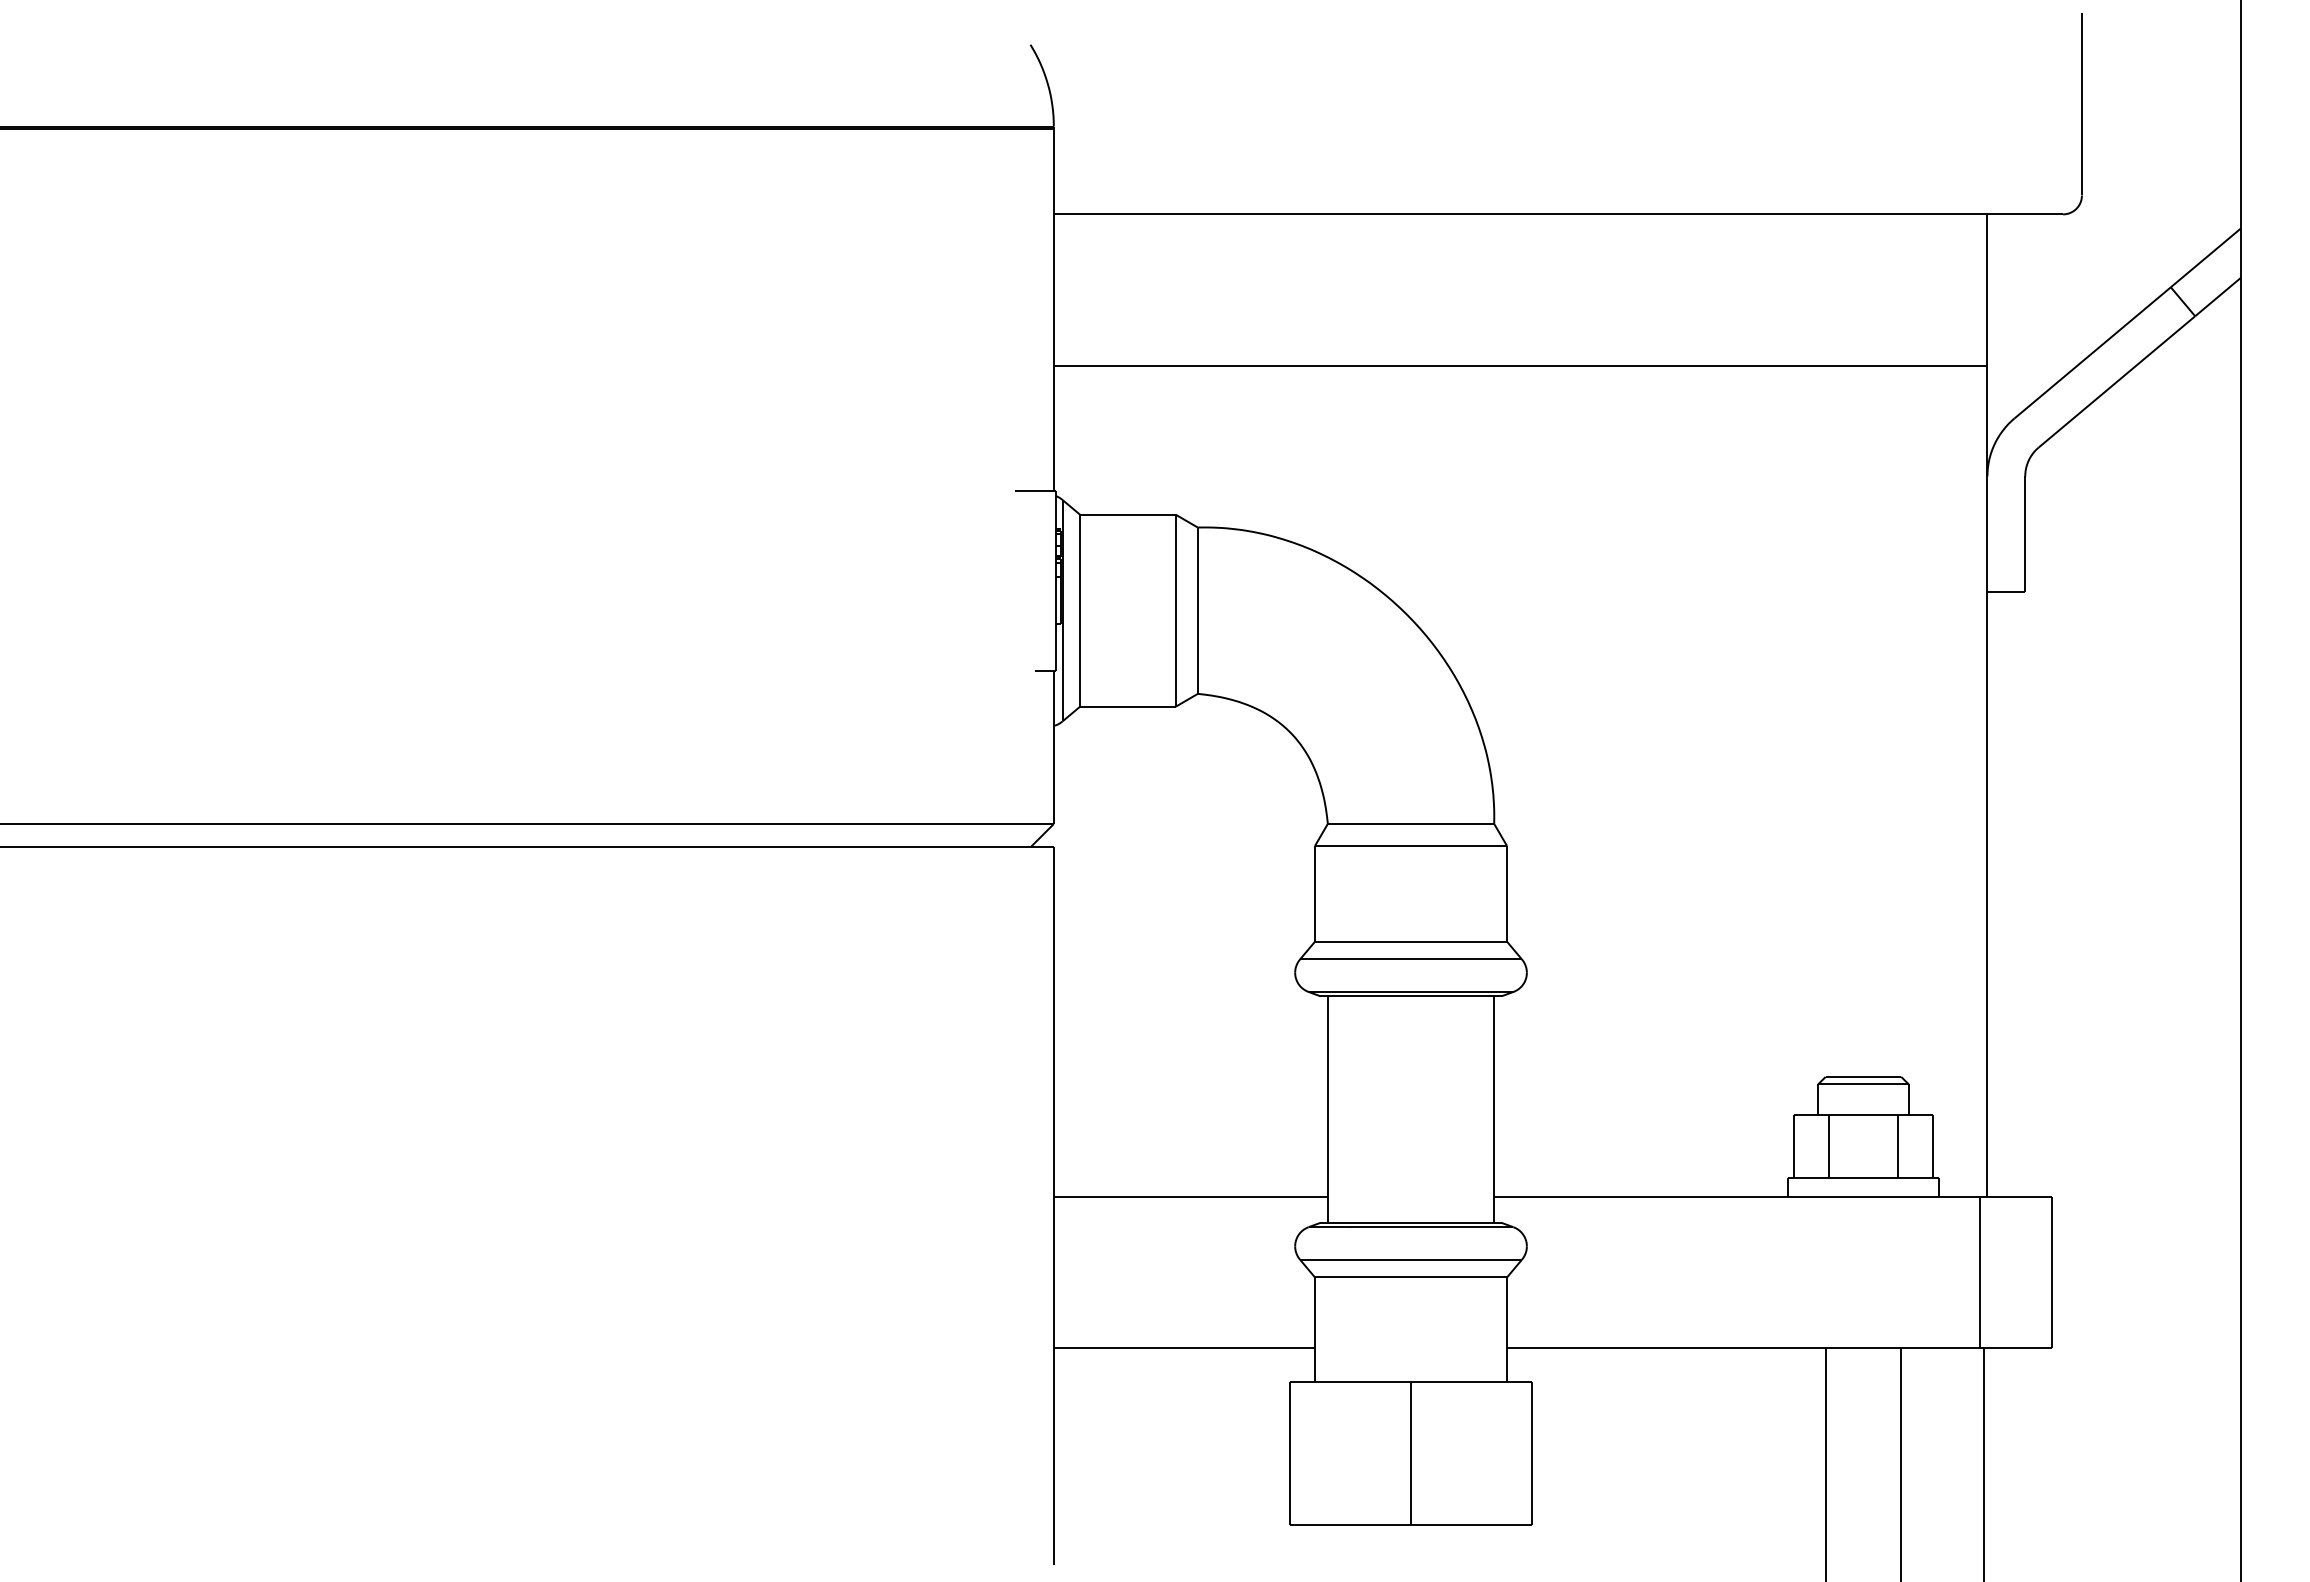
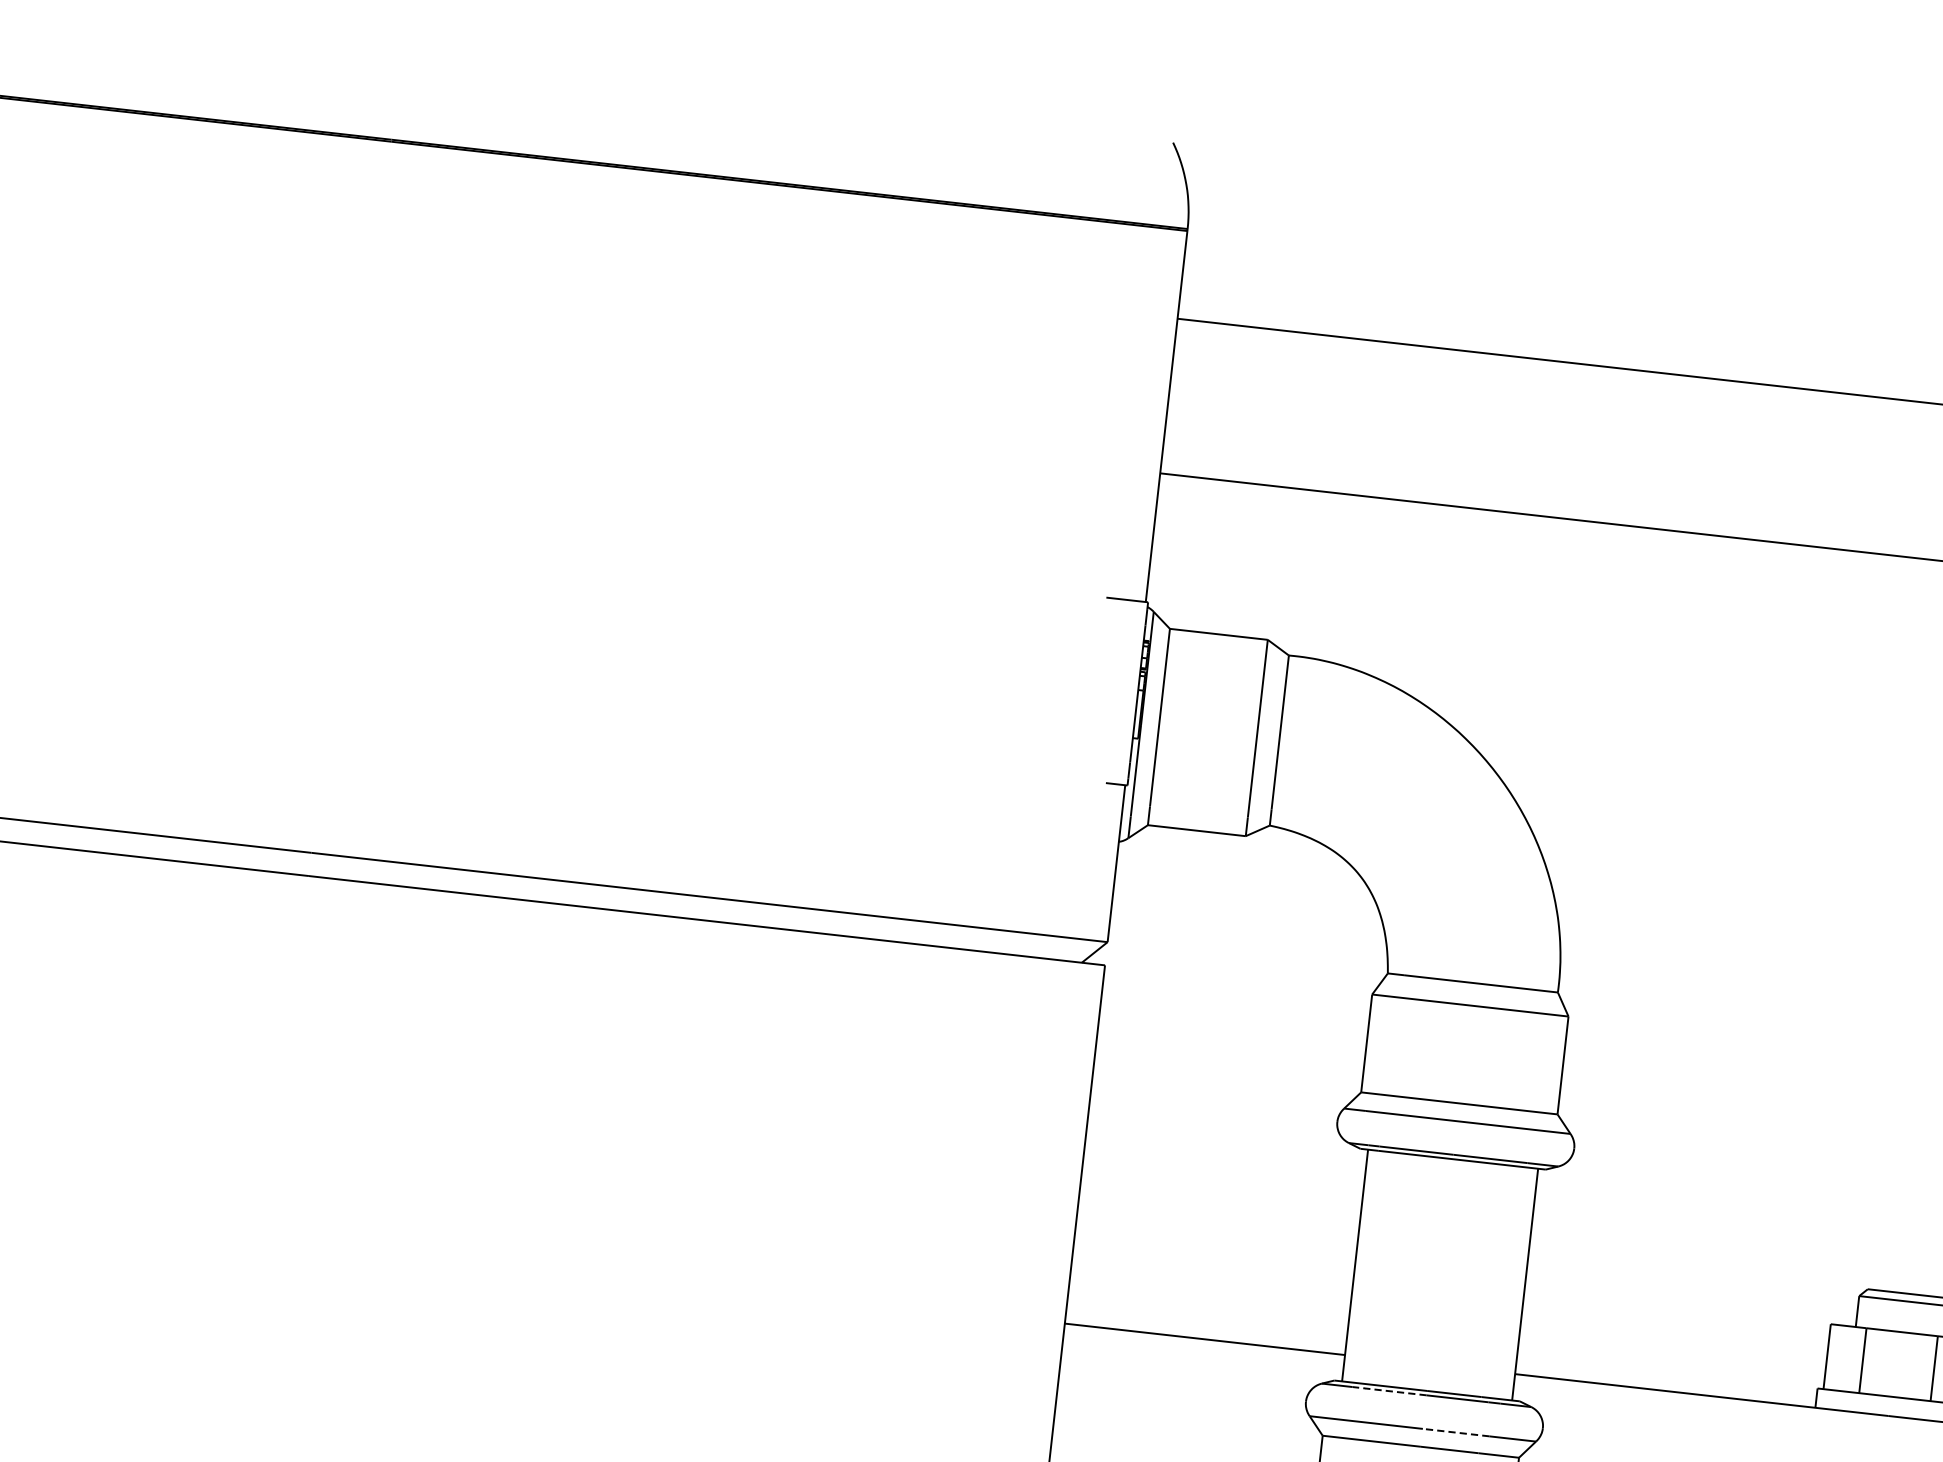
line: (1374, 1227) -> (1389, 1391), solid -> dashed
line: (1443, 1260) -> (1456, 1433), solid -> dashed

